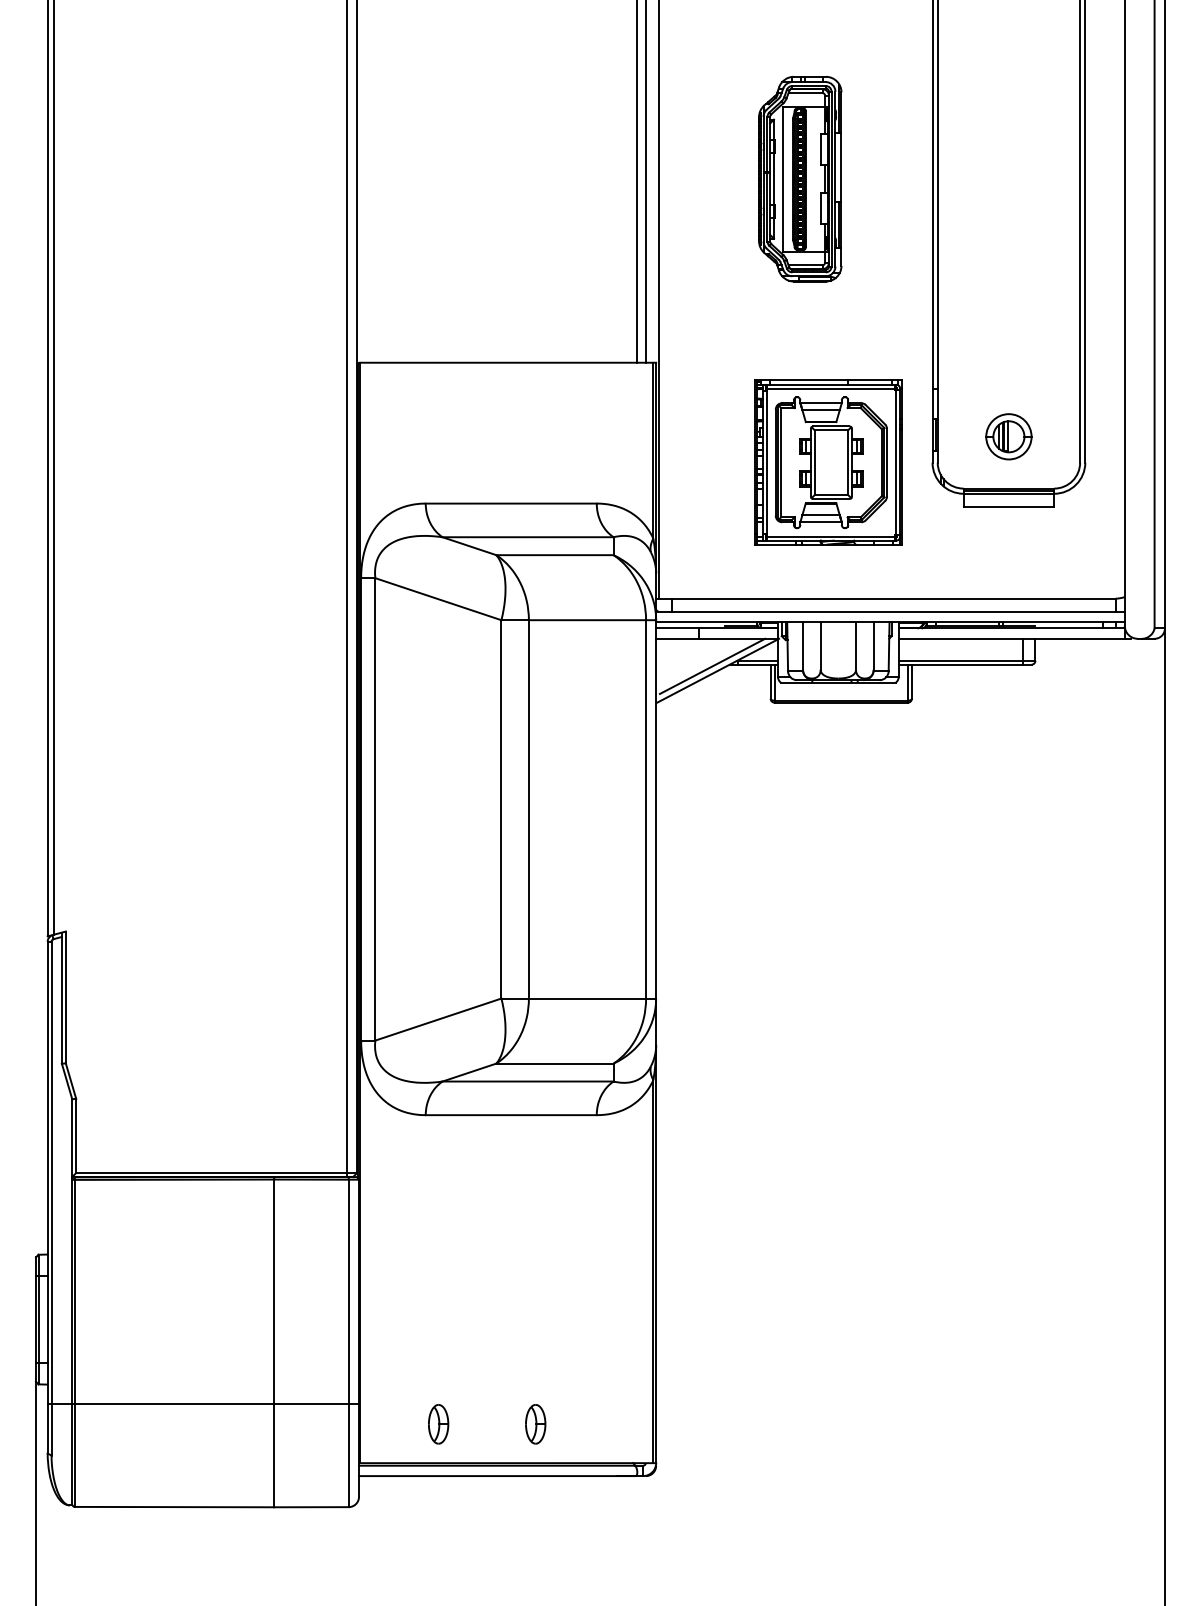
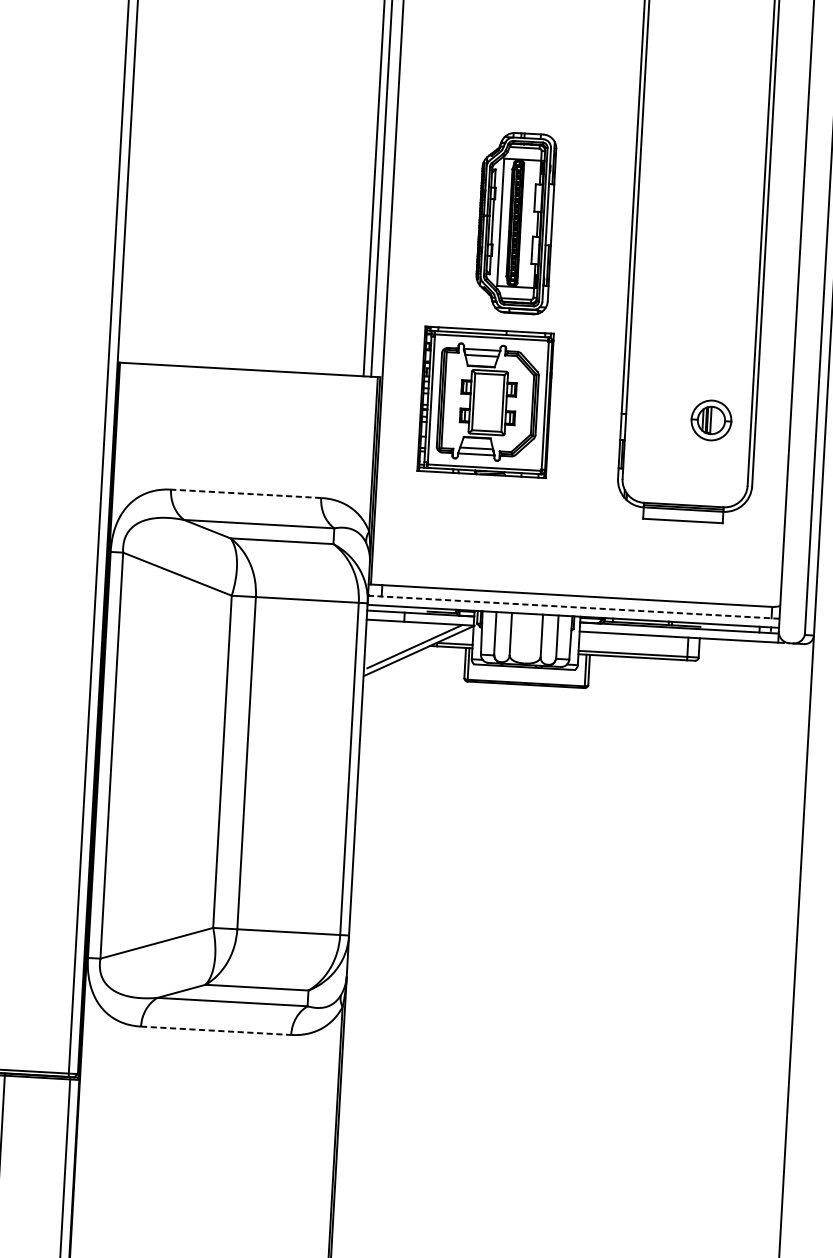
part: (1008, 436) -> (711, 420), moved
part: (828, 462) -> (485, 402), moved
line: (511, 503) -> (246, 493), solid -> dashed
line: (889, 611) -> (572, 607), solid -> dashed
line: (511, 1115) -> (216, 1031), solid -> dashed

